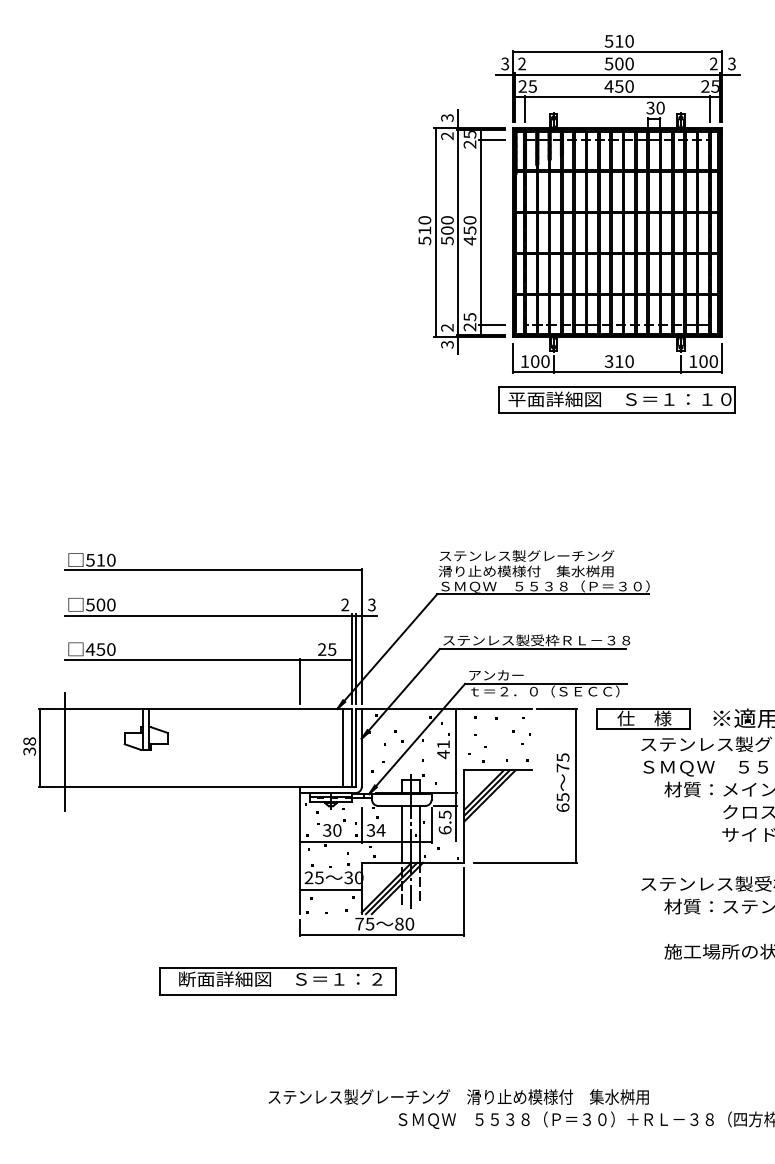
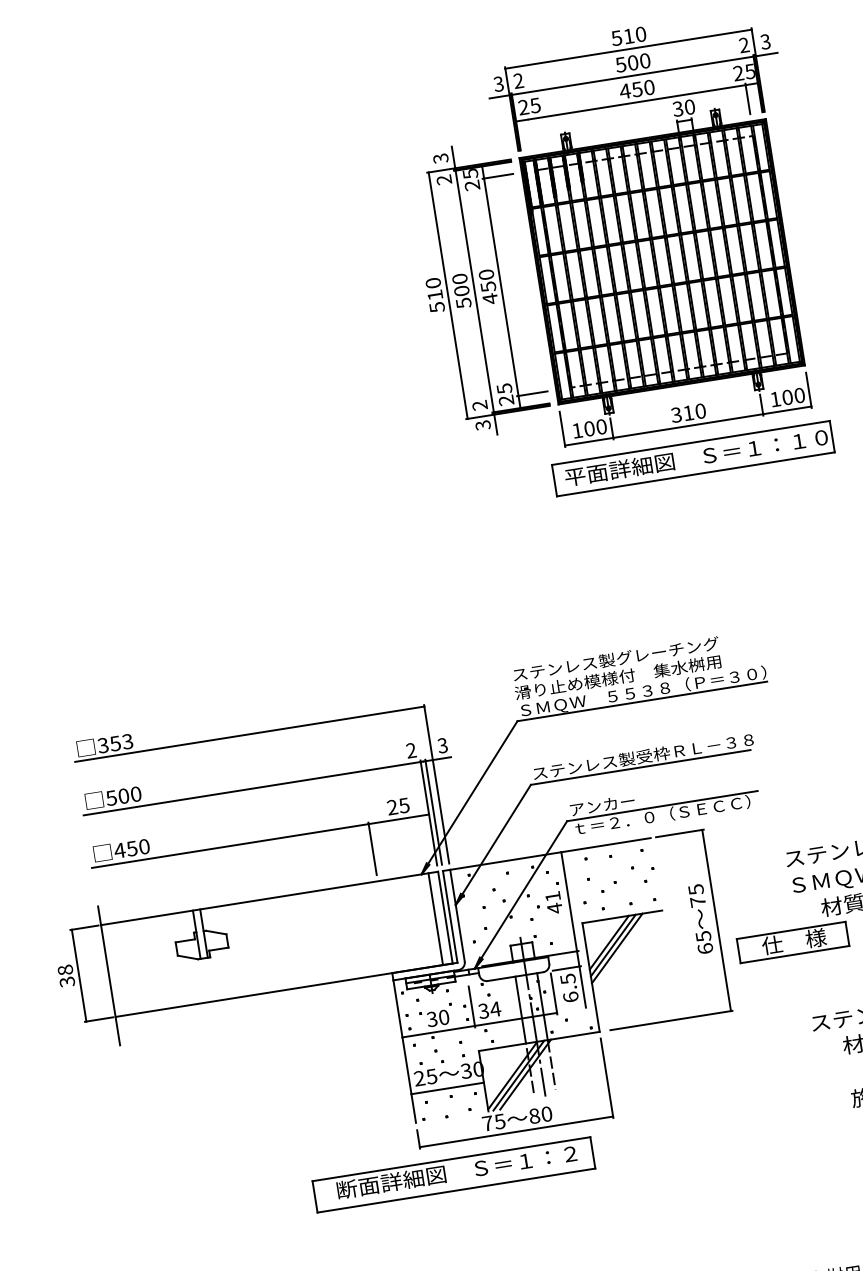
line: (524, 108) -> (529, 132), removed
text: (100, 559) -> (114, 742), 510 -> 353
part: (643, 718) -> (792, 941), moved
part: (277, 981) -> (453, 1175), moved

